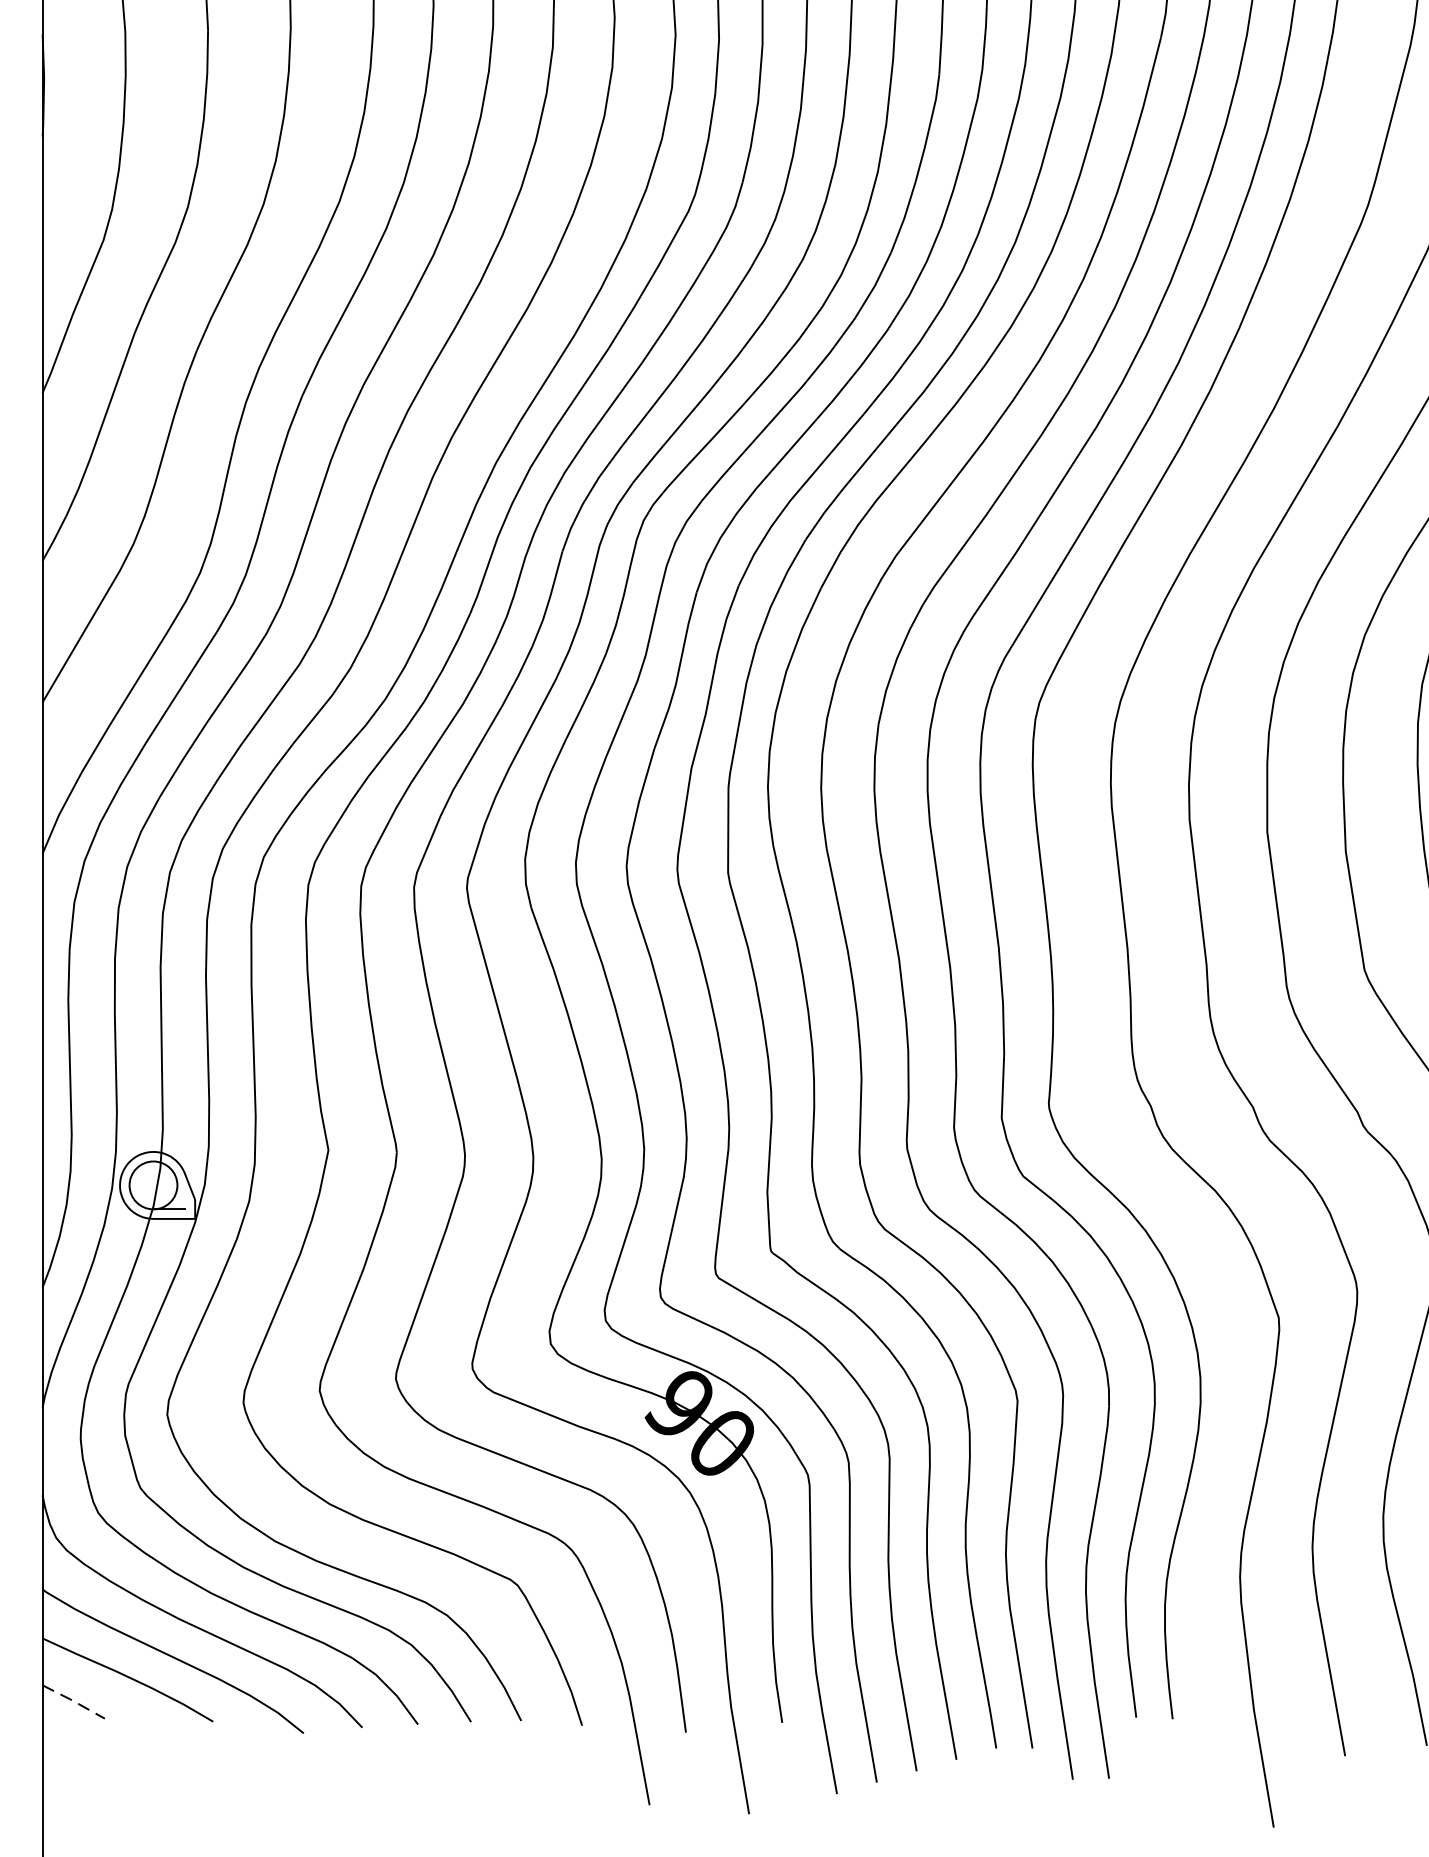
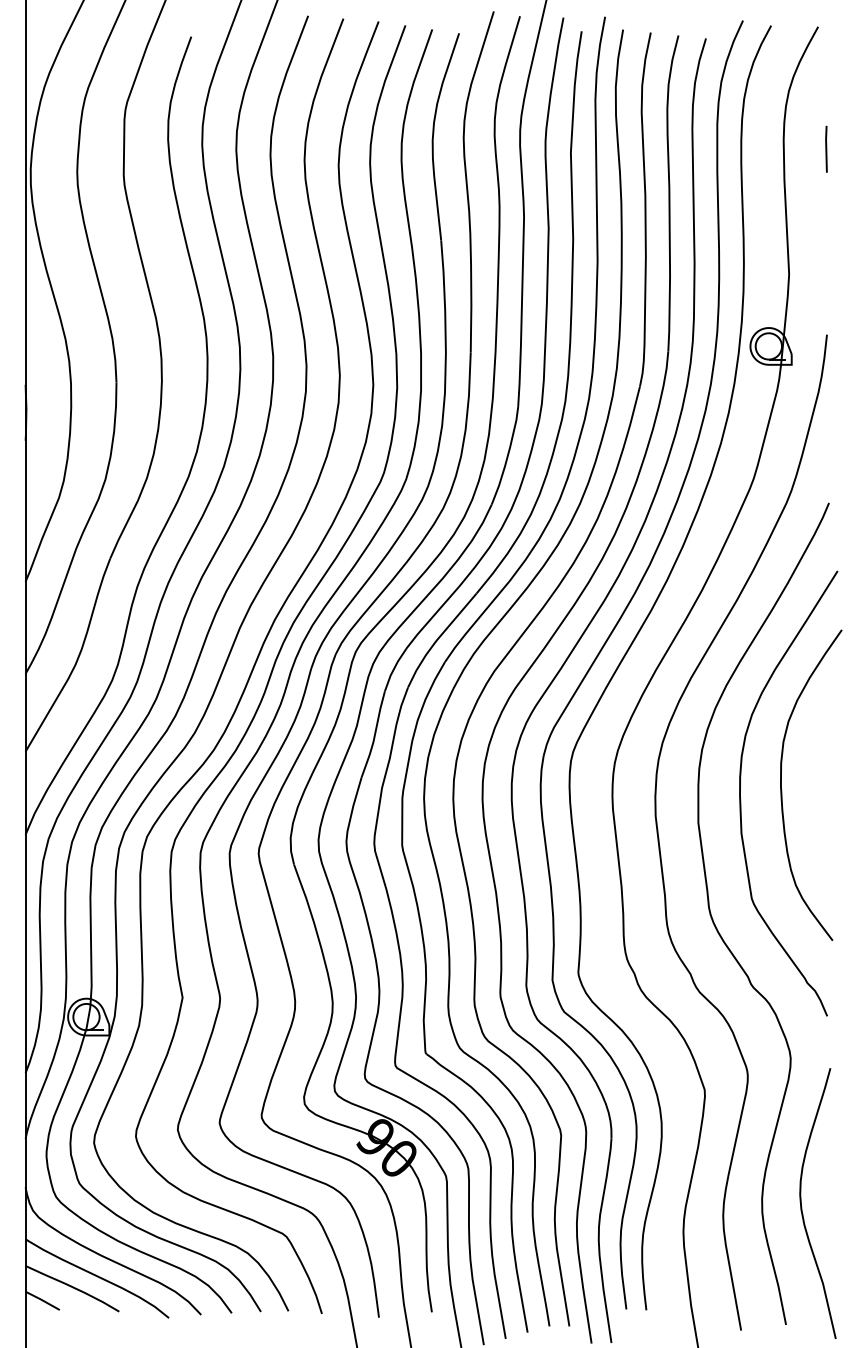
line: (73, 1701) -> (42, 1300), dashed -> solid

